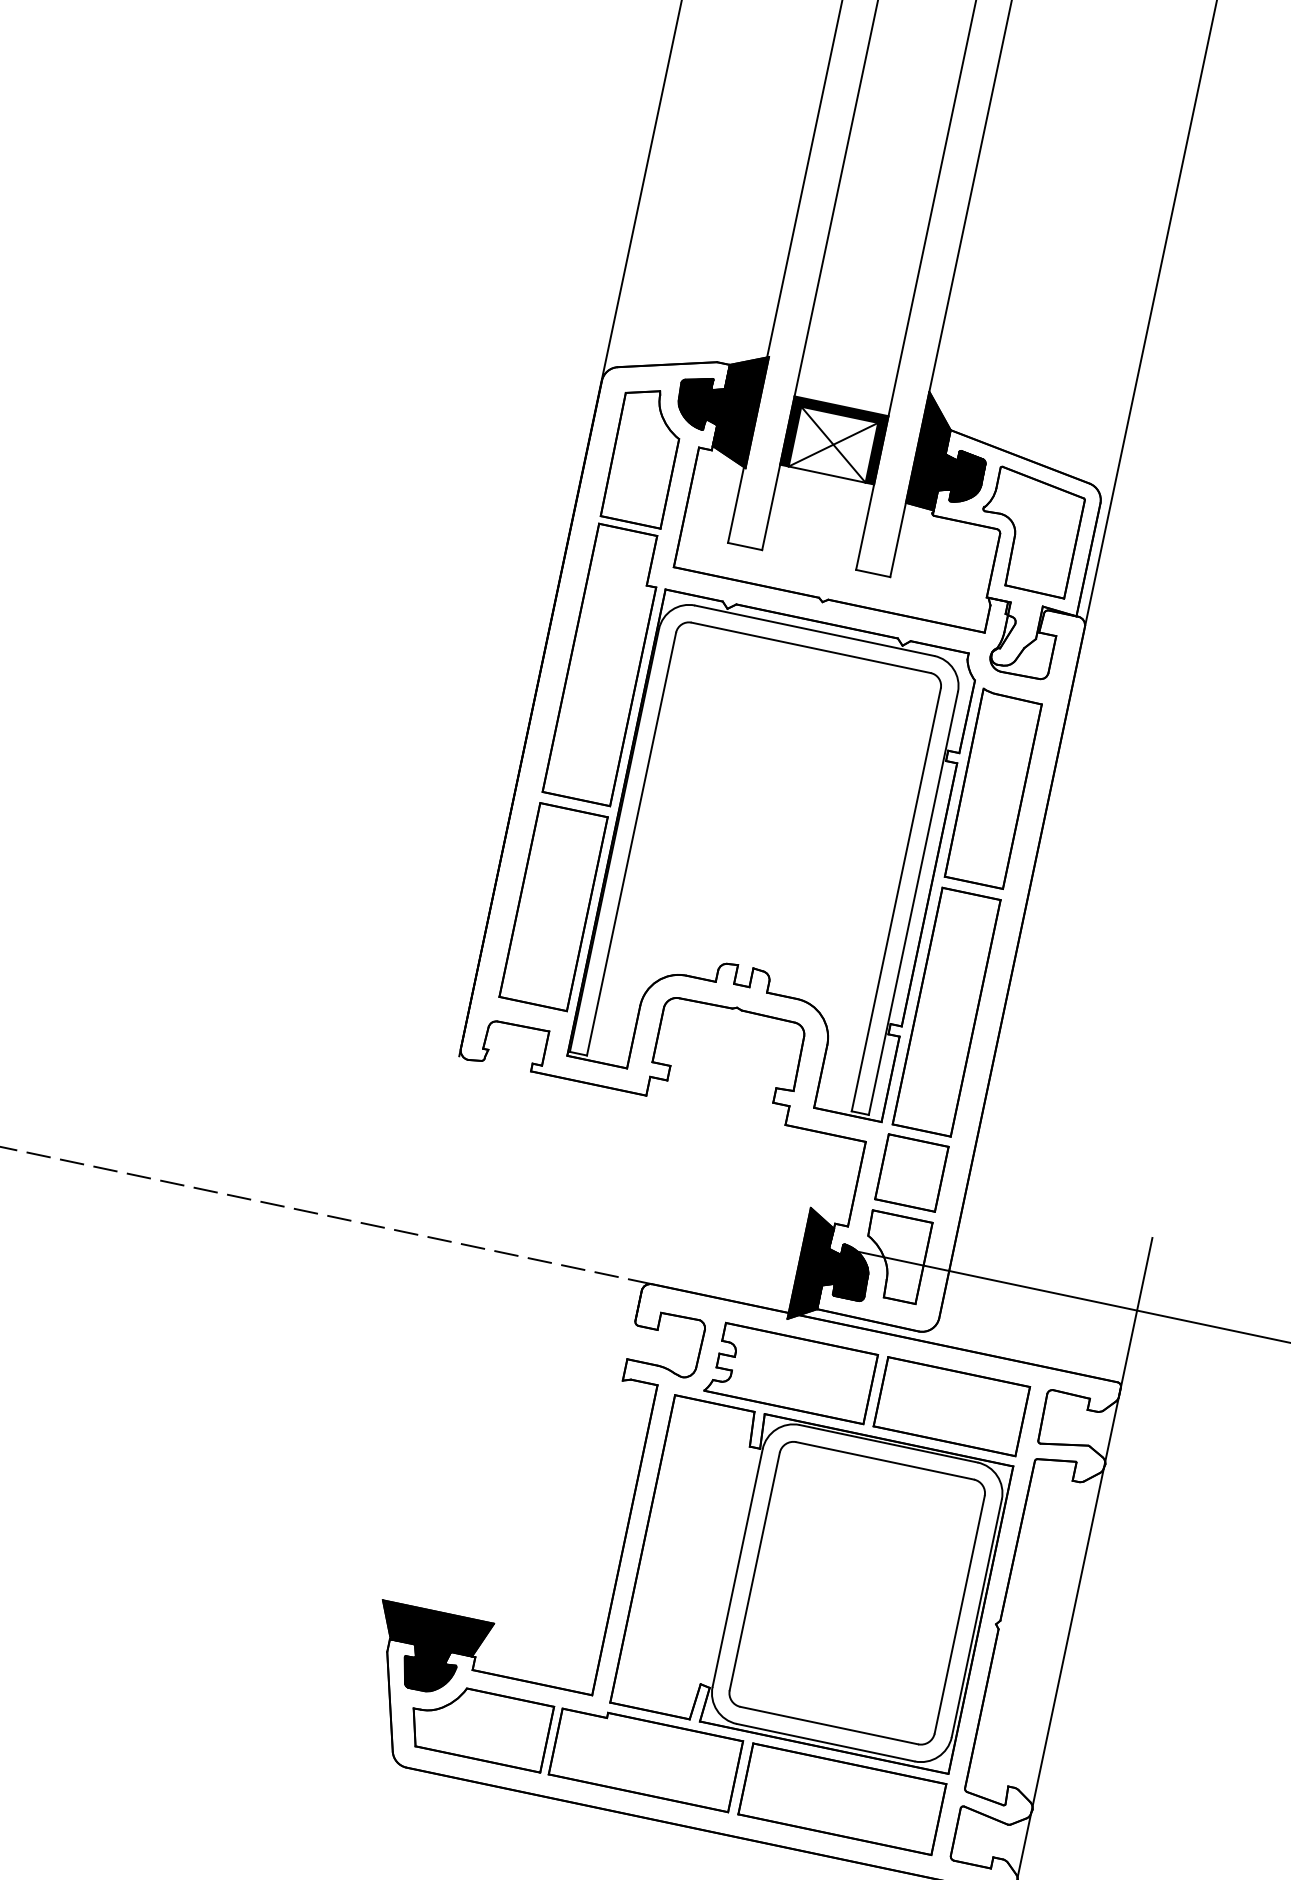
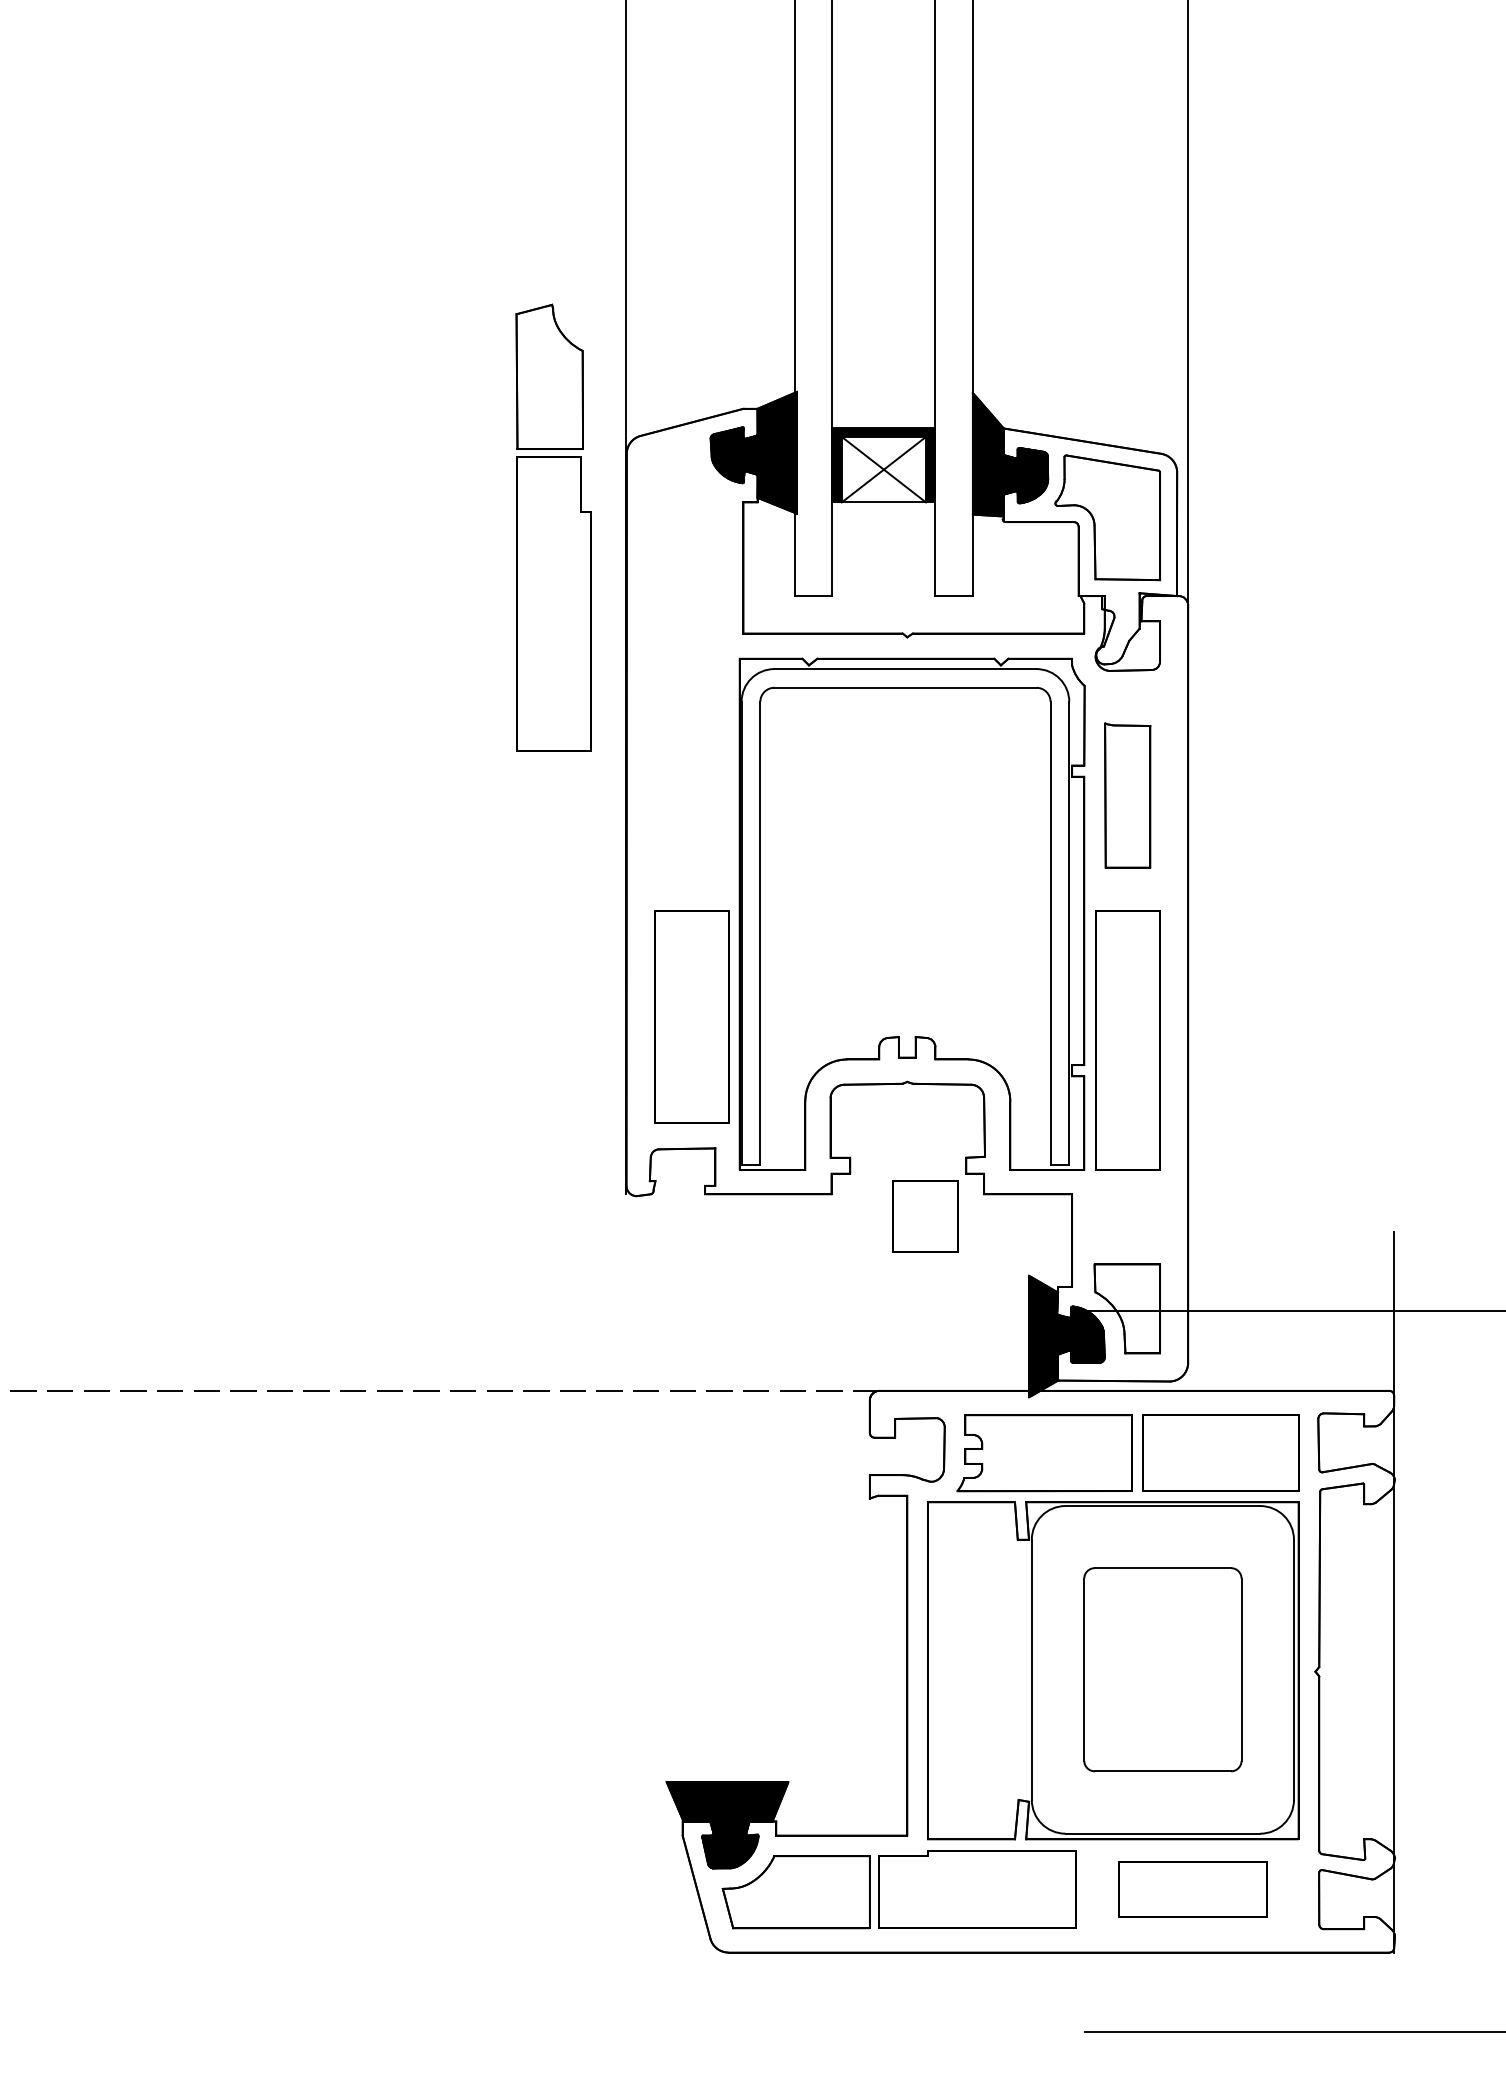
part: (618, 594) -> (553, 527), moved
part: (993, 788) -> (1127, 795), size x0.7
part: (912, 1172) -> (925, 1216), moved
part: (856, 1592) -> (1162, 1669), size x0.7
part: (842, 1799) -> (1192, 1889), size x0.7

